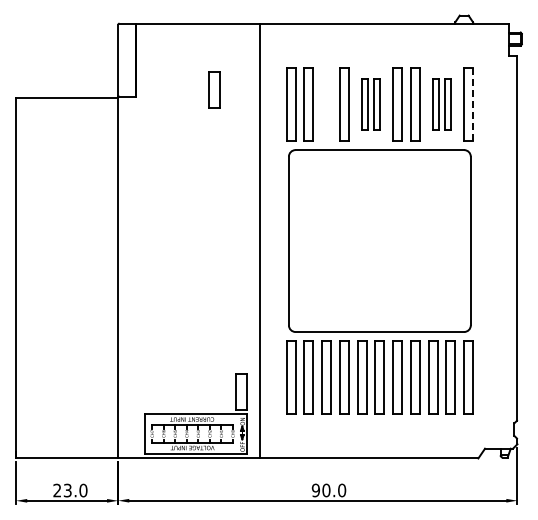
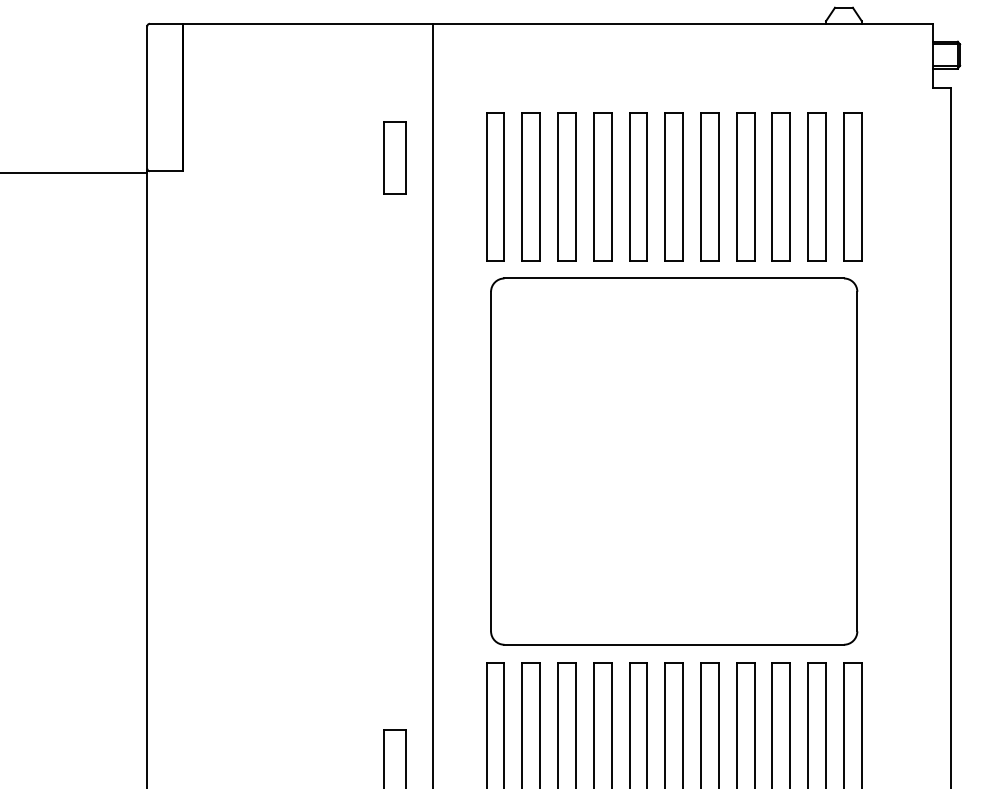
part: (214, 89) -> (395, 156), moved
part: (326, 104) -> (566, 186), added
part: (370, 104) -> (655, 186), size x1.43
part: (441, 104) -> (798, 186), size x1.43
line: (473, 104) -> (862, 186), dashed -> solid

